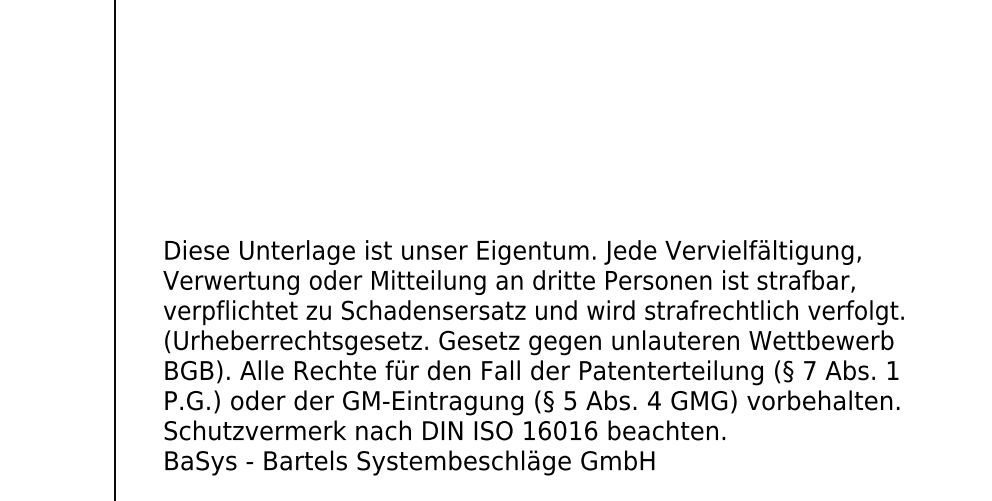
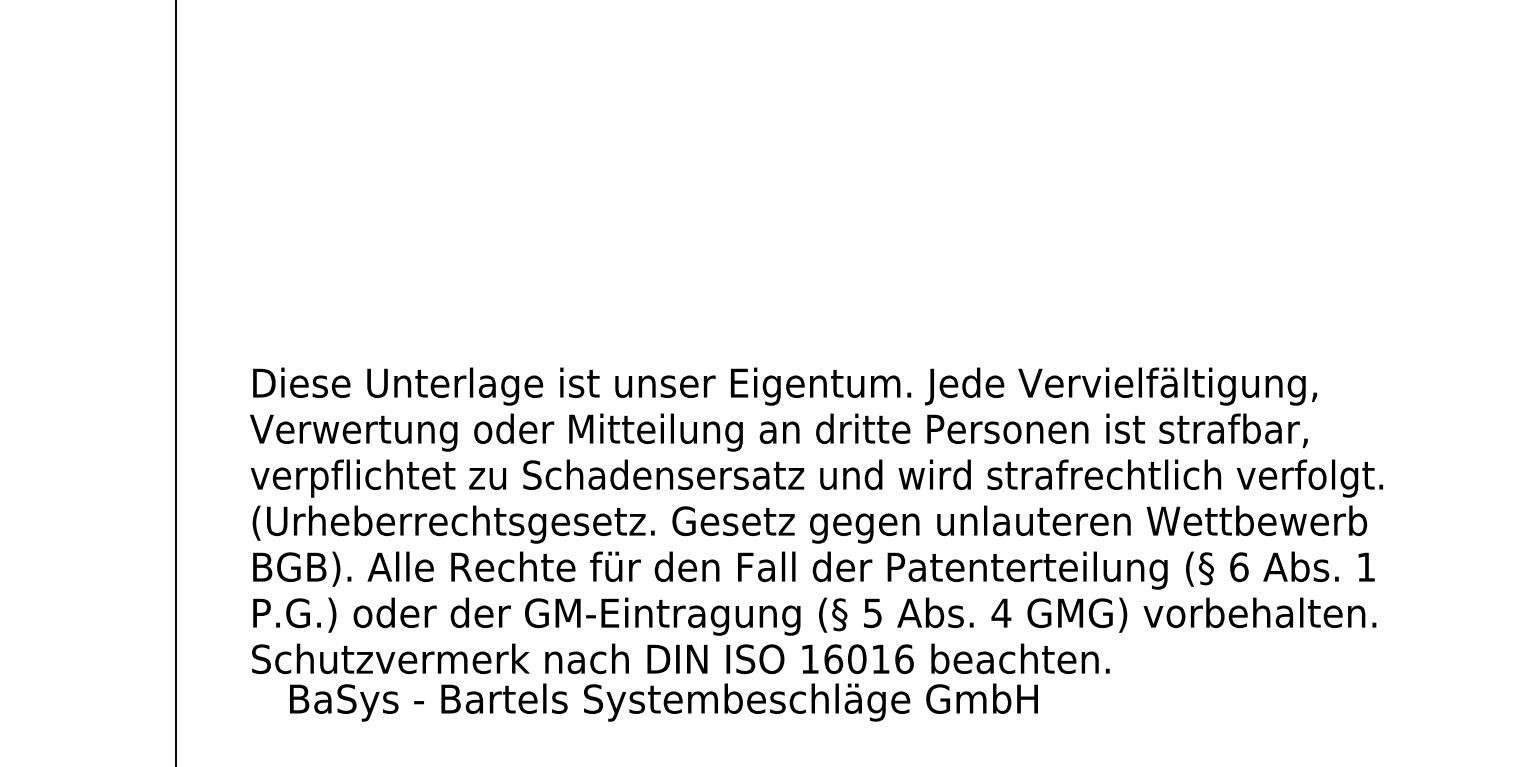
text: (809, 370) -> (1238, 567), 7 -> 6
text: (409, 462) -> (663, 701), moved

